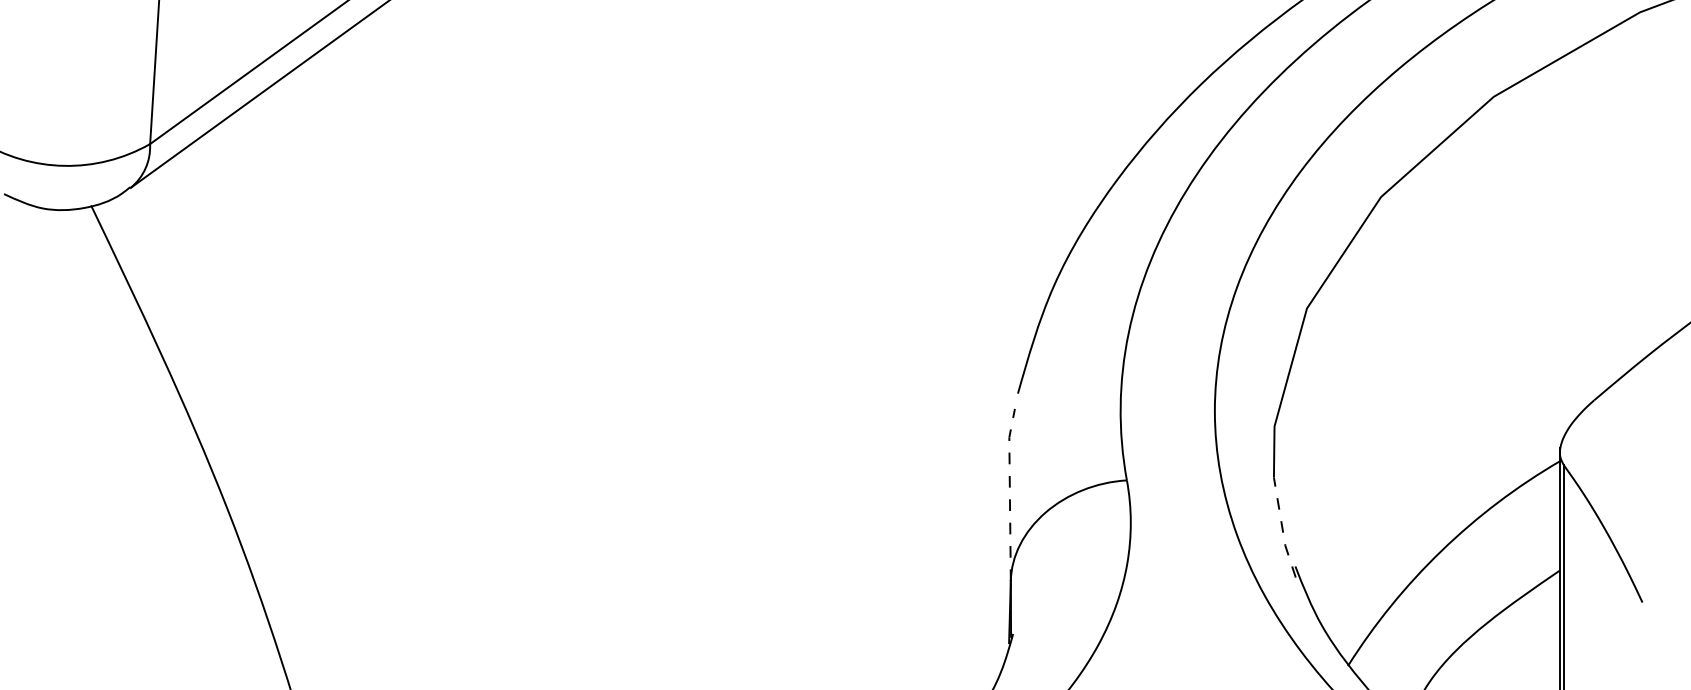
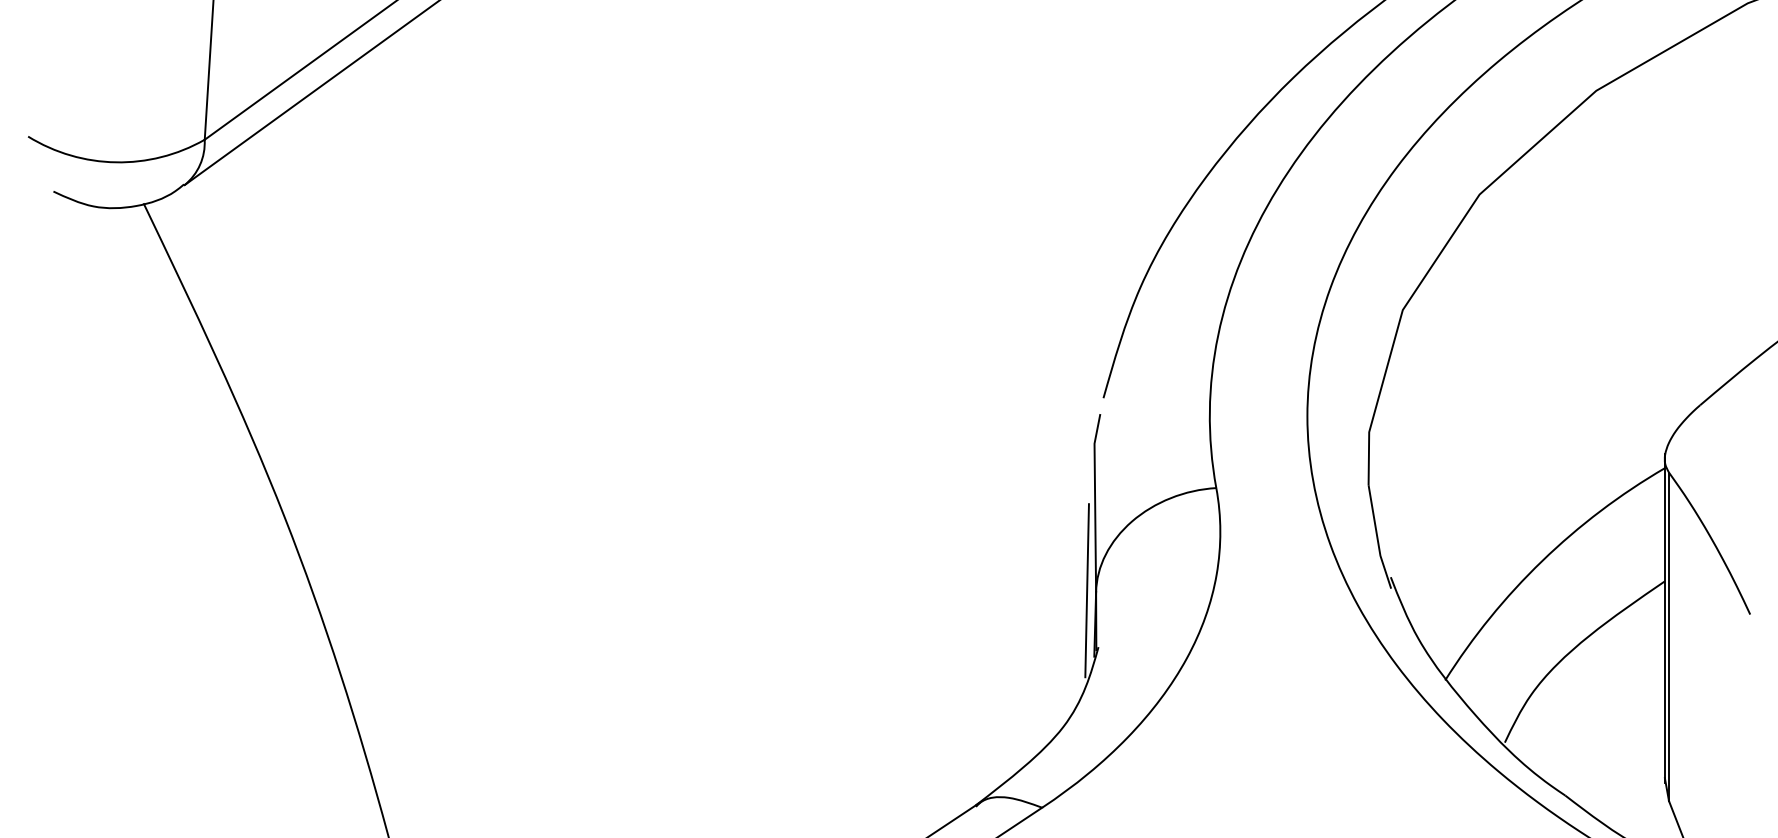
line: (1010, 493) -> (1095, 501), dashed -> solid
line: (1282, 529) -> (1377, 538), dashed -> solid
line: (1001, 579) -> (1086, 590), added

